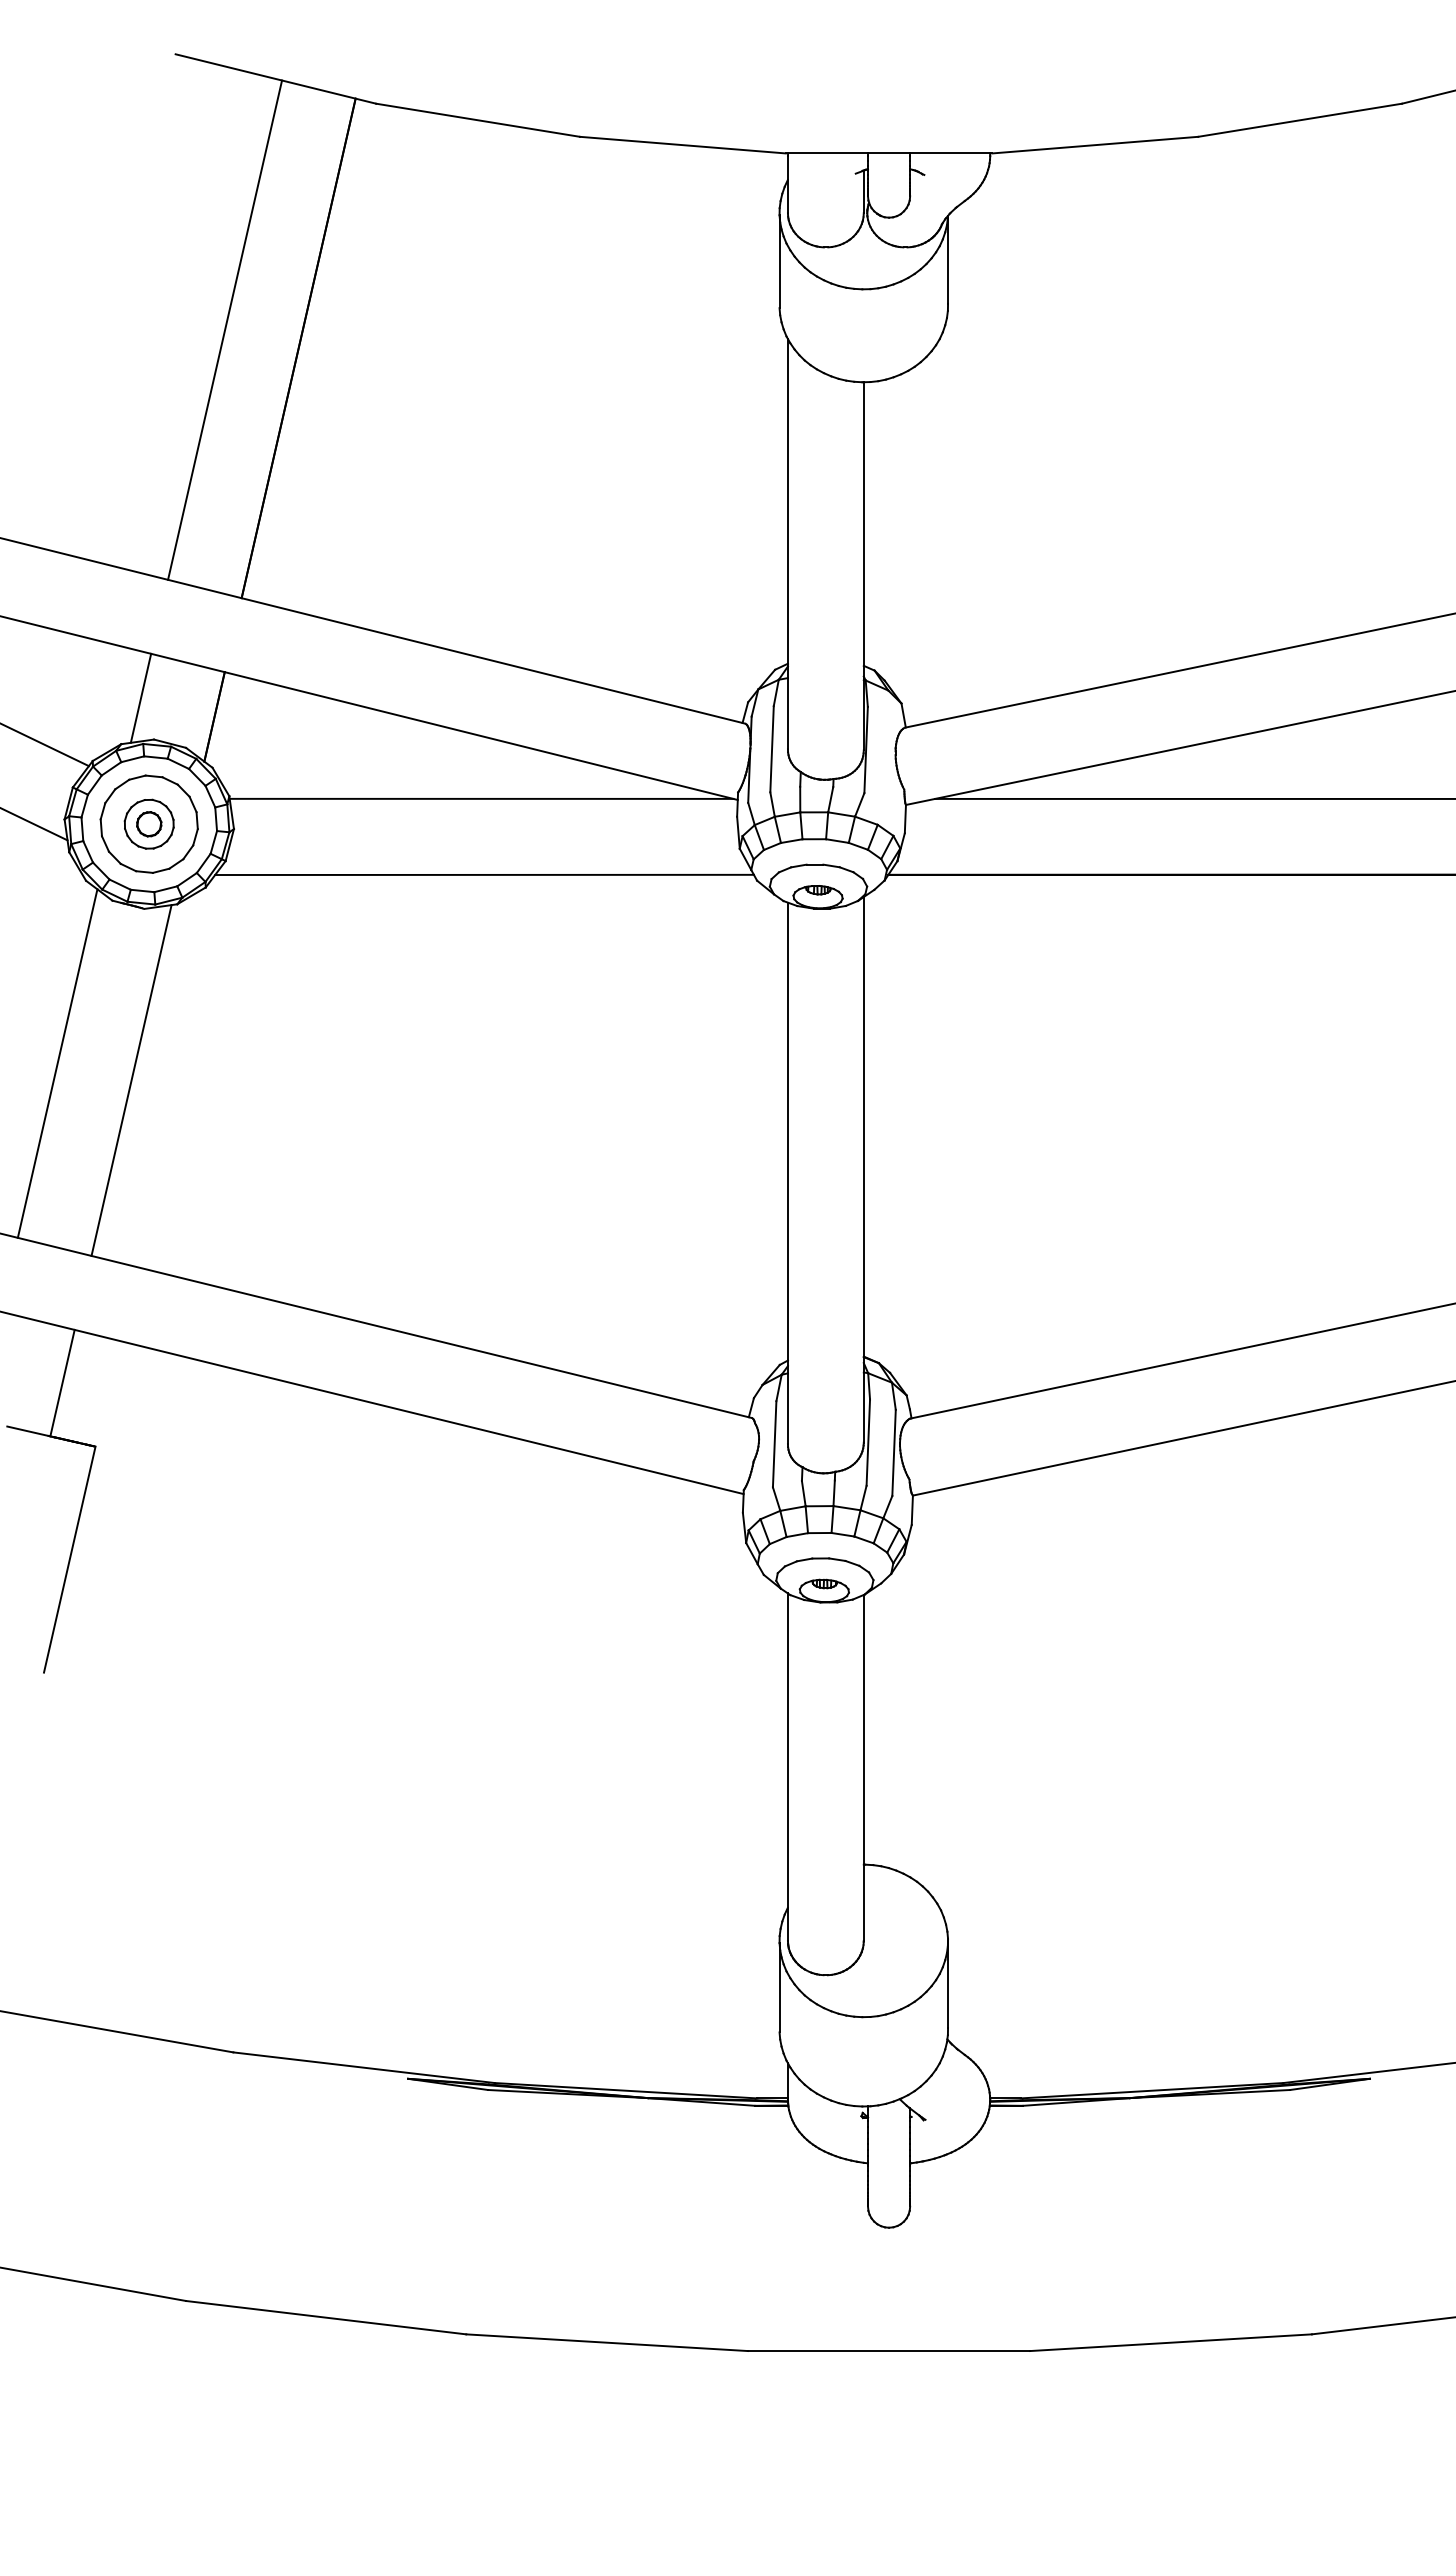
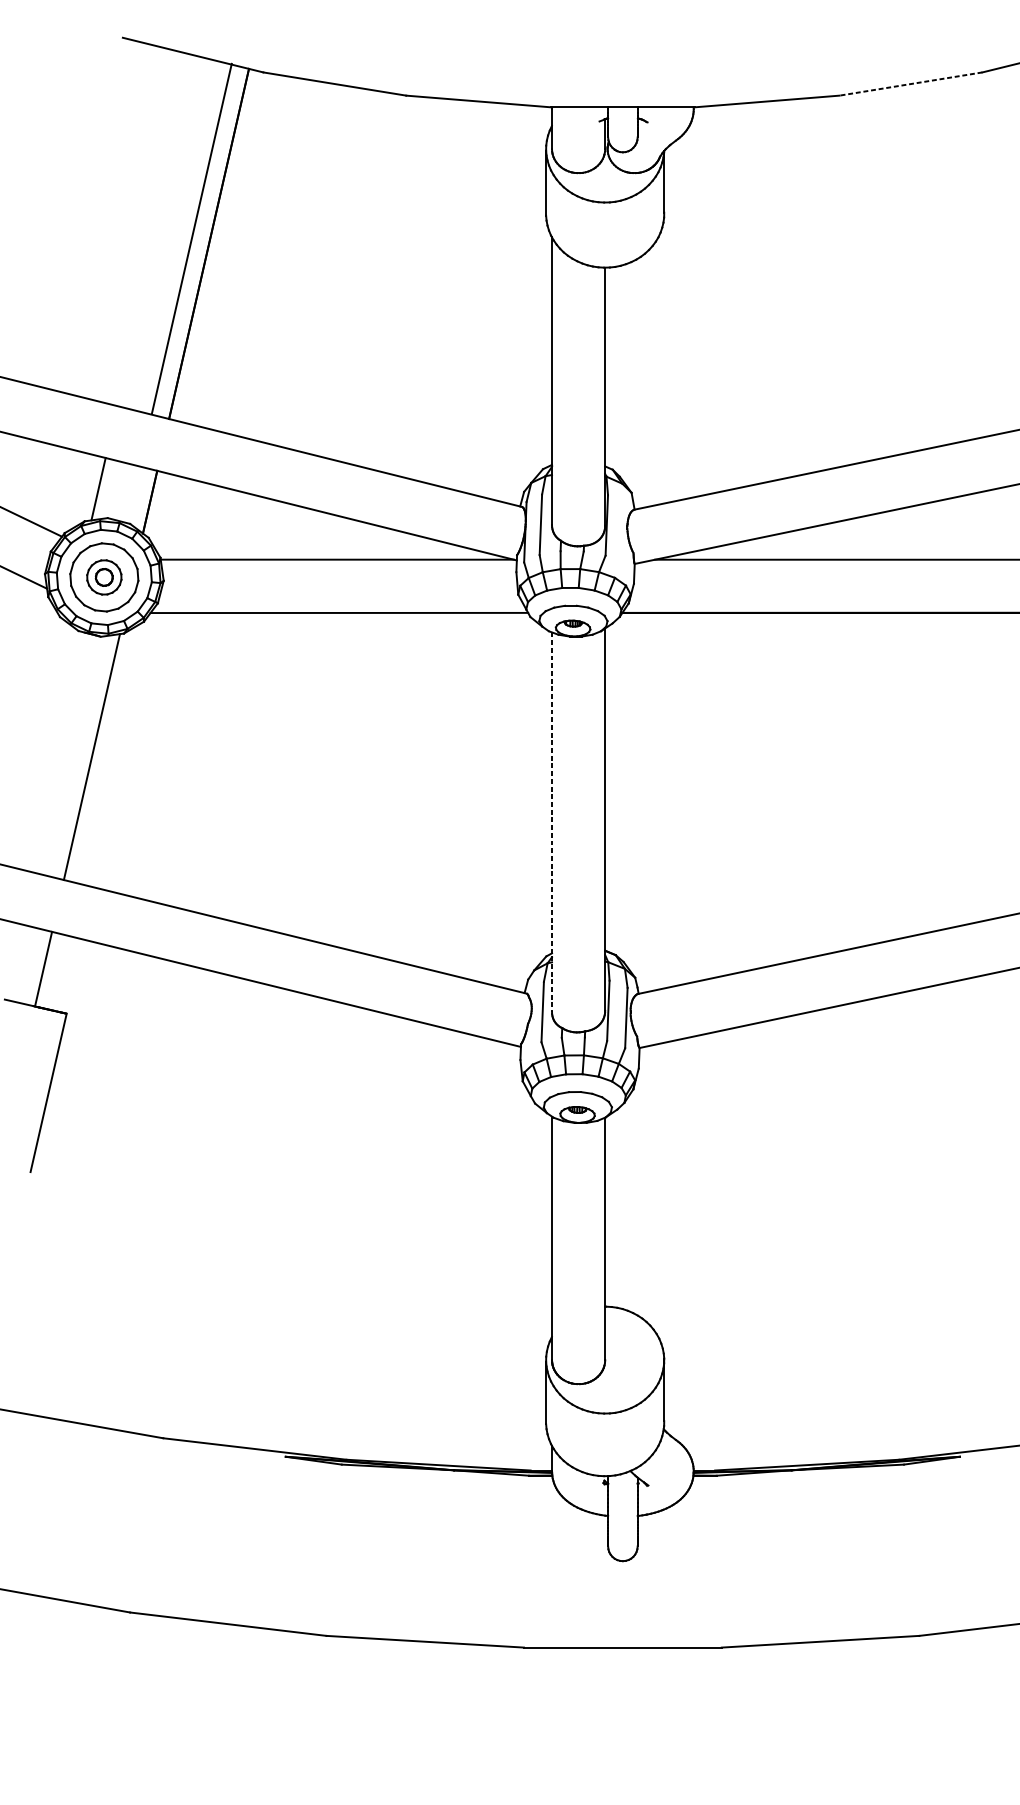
line: (1299, 120) -> (910, 84), solid -> dashed
line: (225, 329) -> (192, 238), moved
line: (57, 1063) -> (40, 745), removed
line: (787, 1173) -> (551, 822), solid -> dashed

